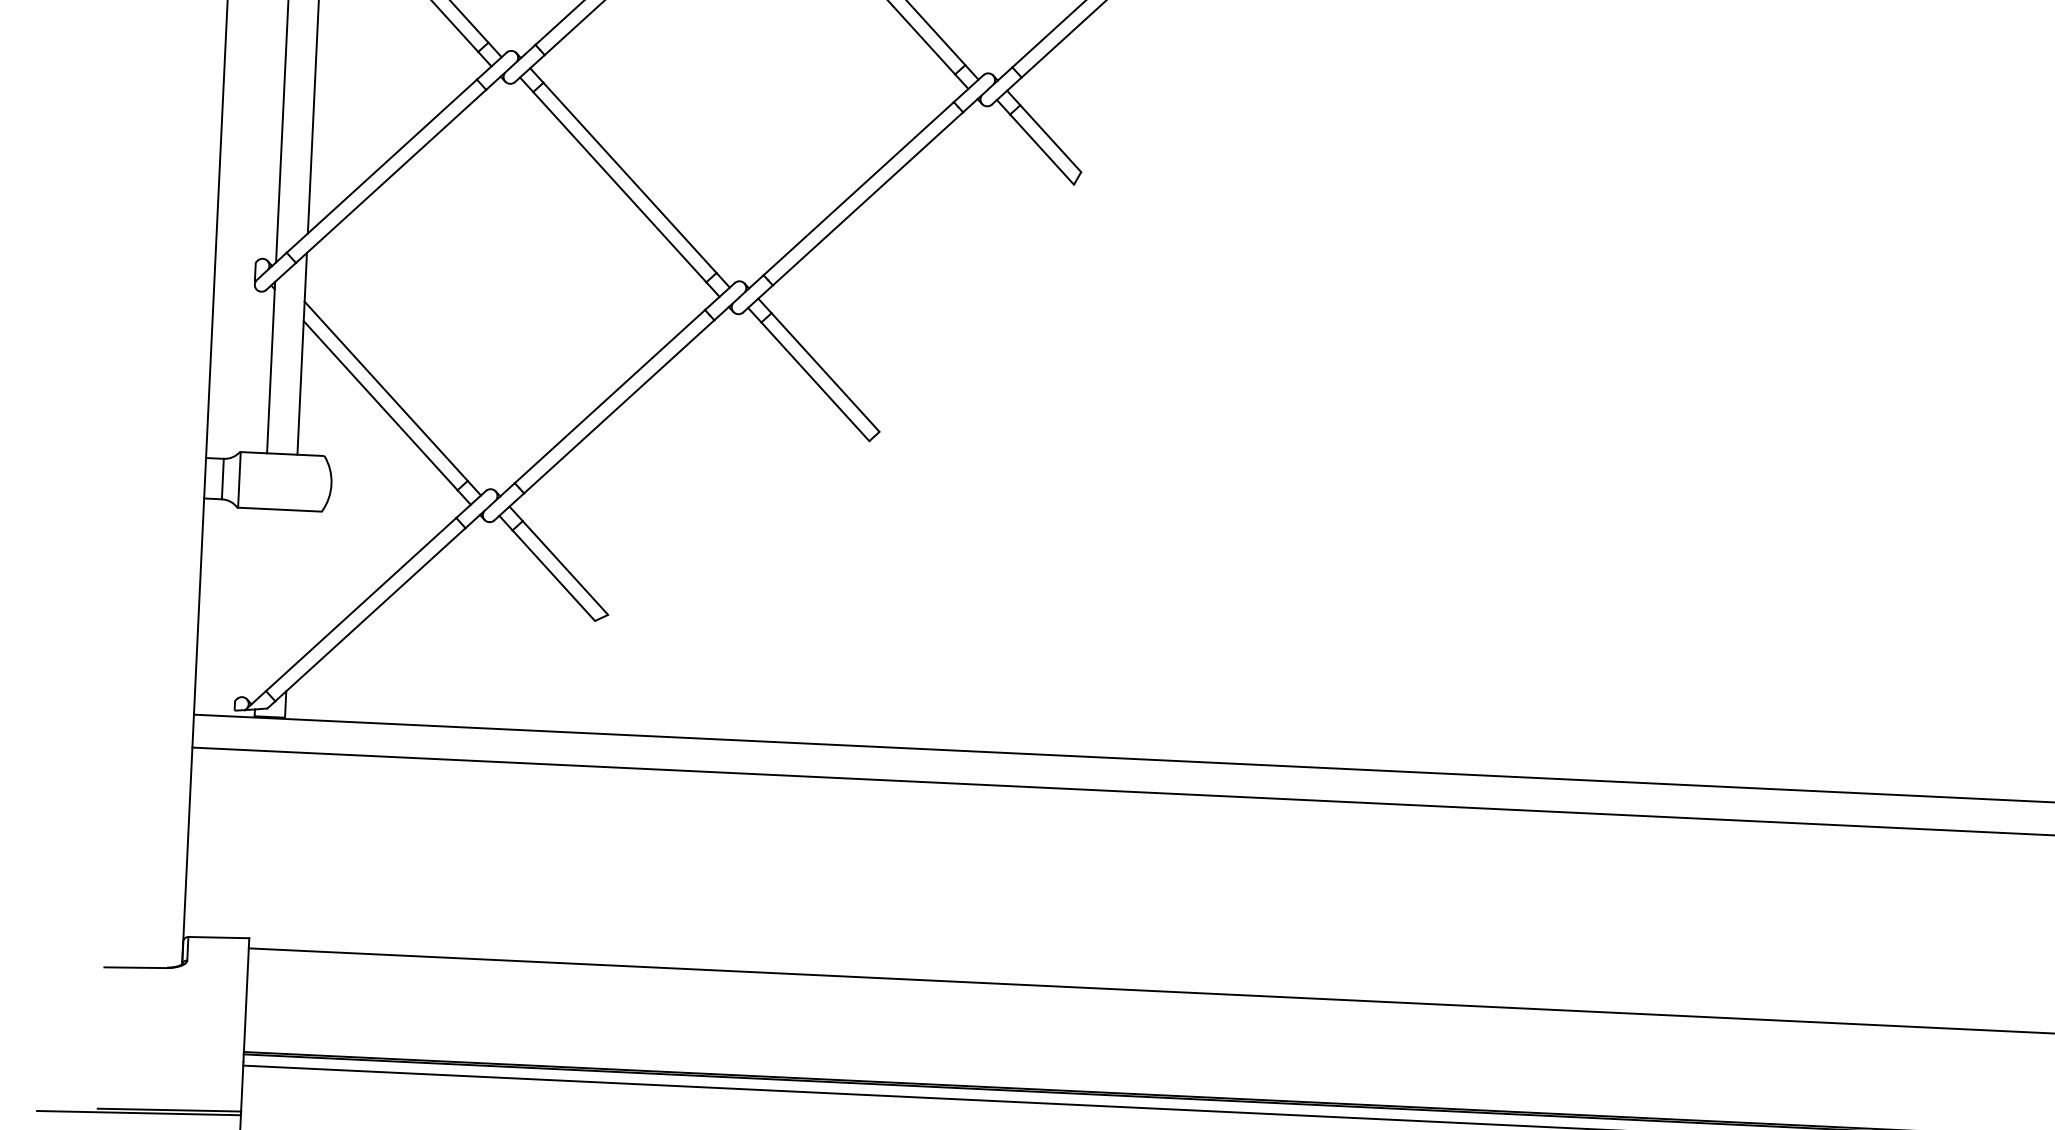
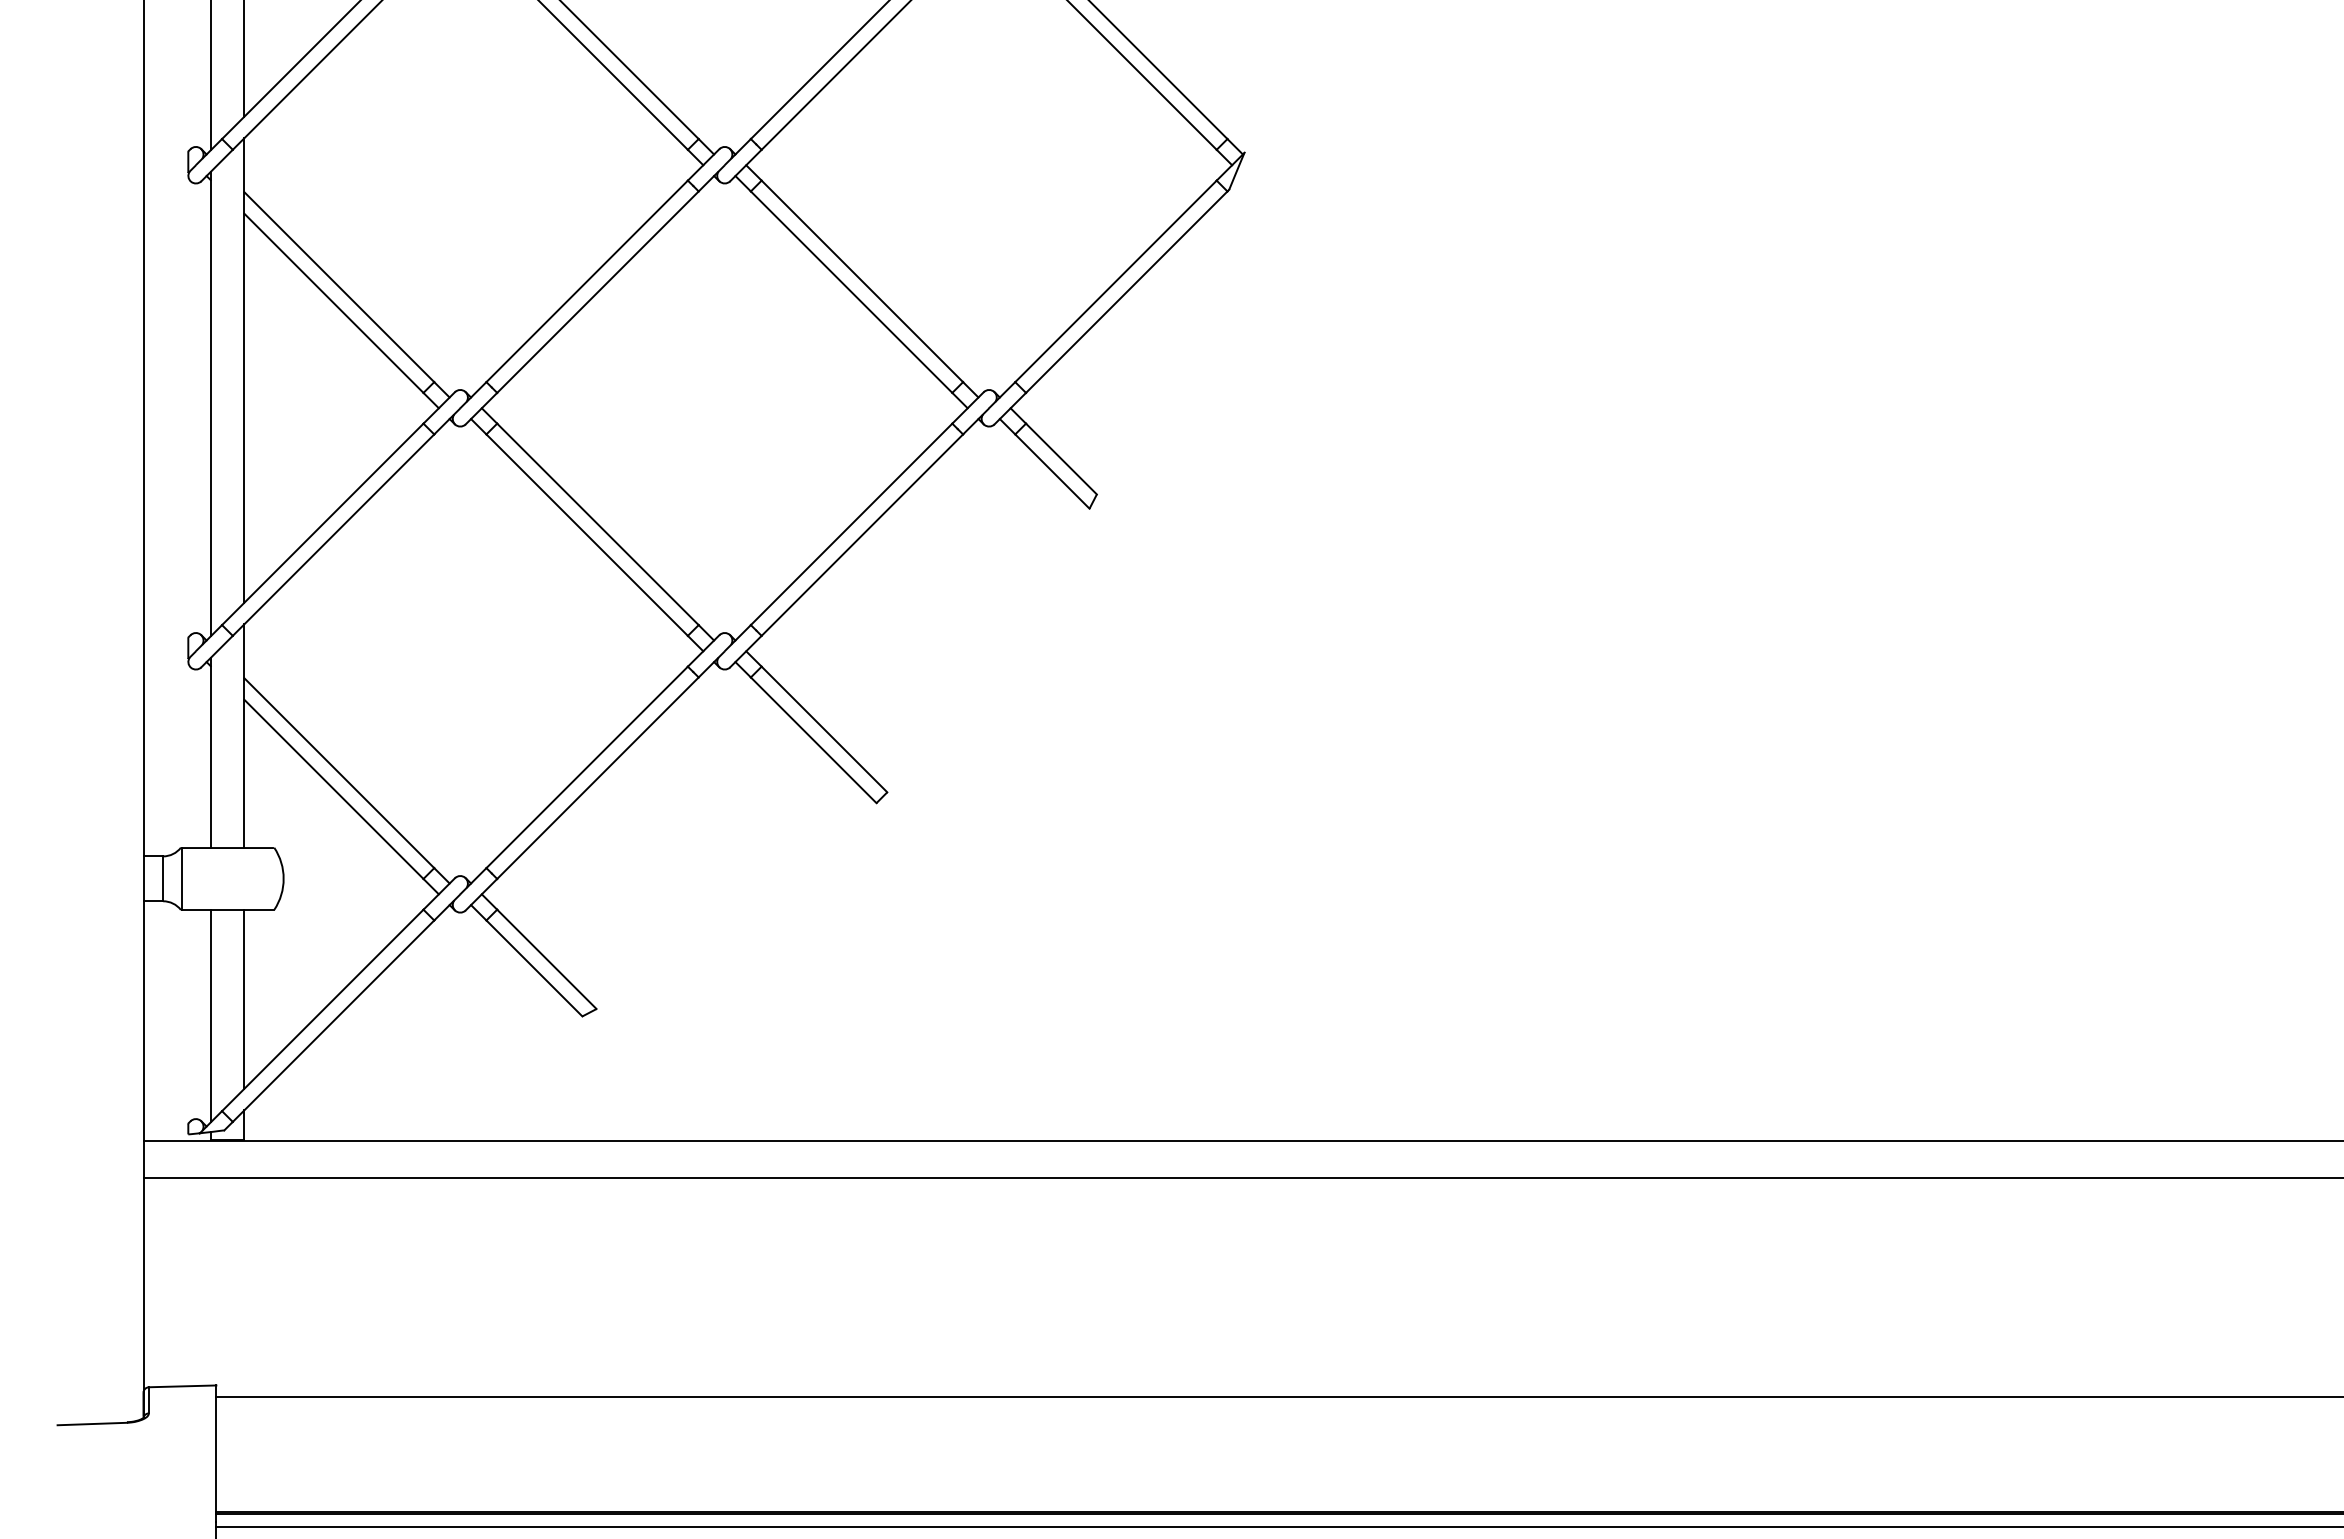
line: (291, 590) -> (244, 998), added
line: (259, 604) -> (210, 1015), added

